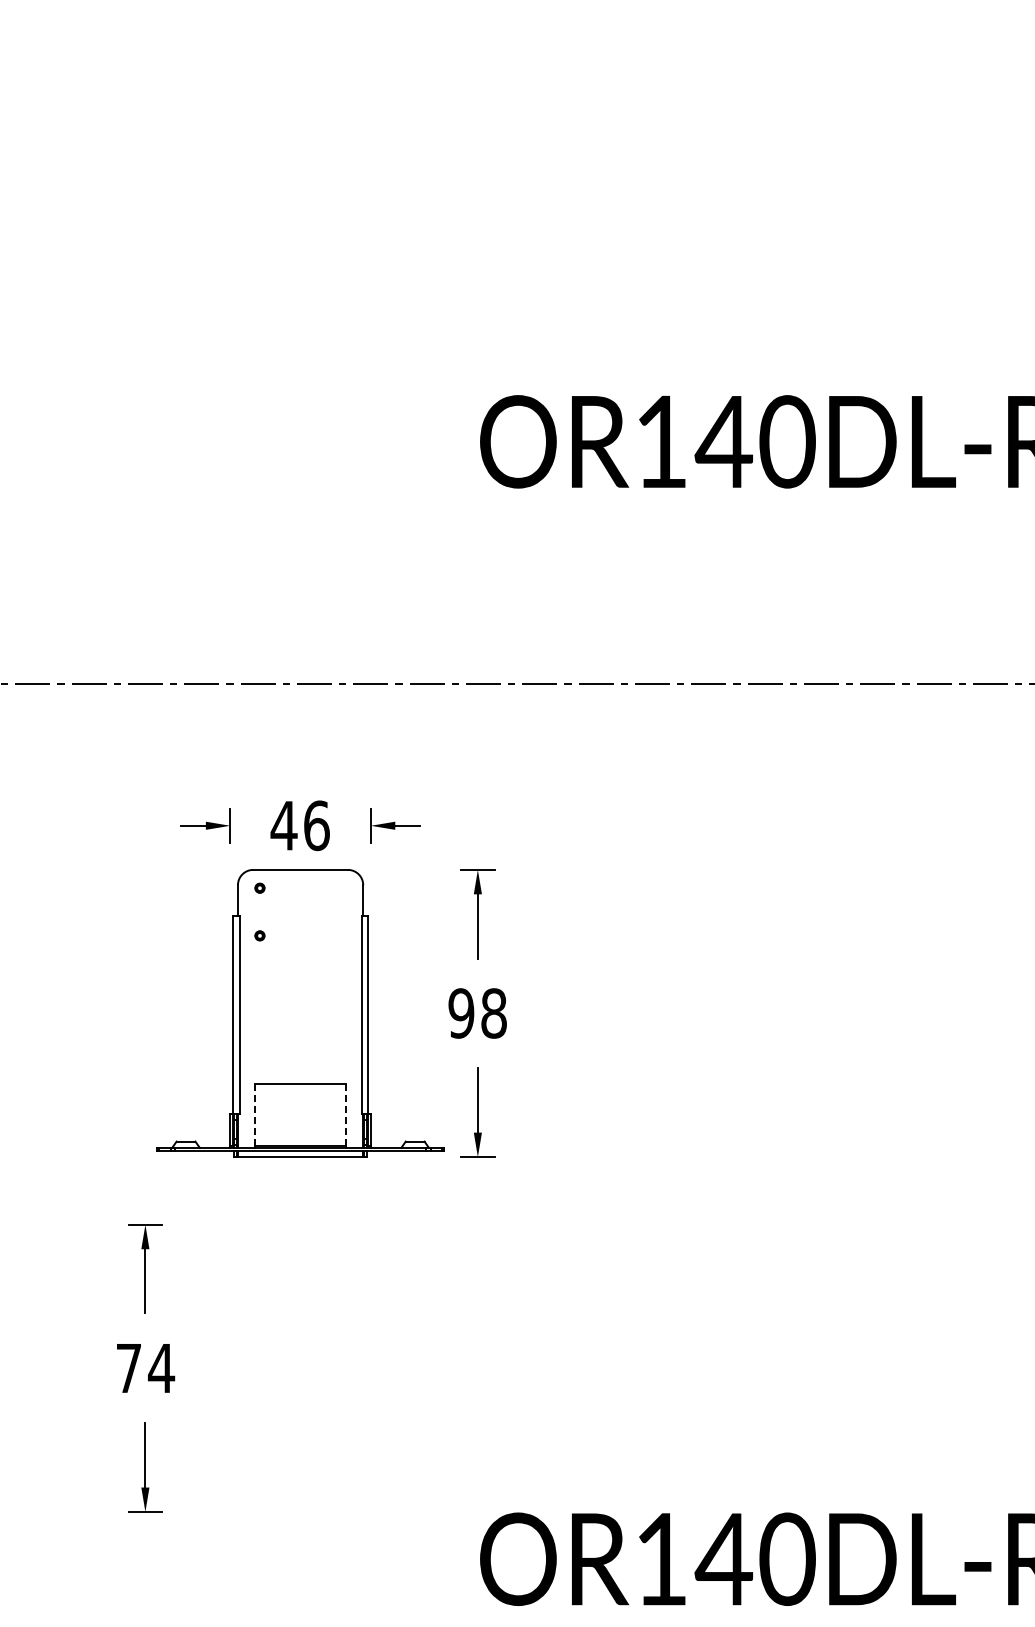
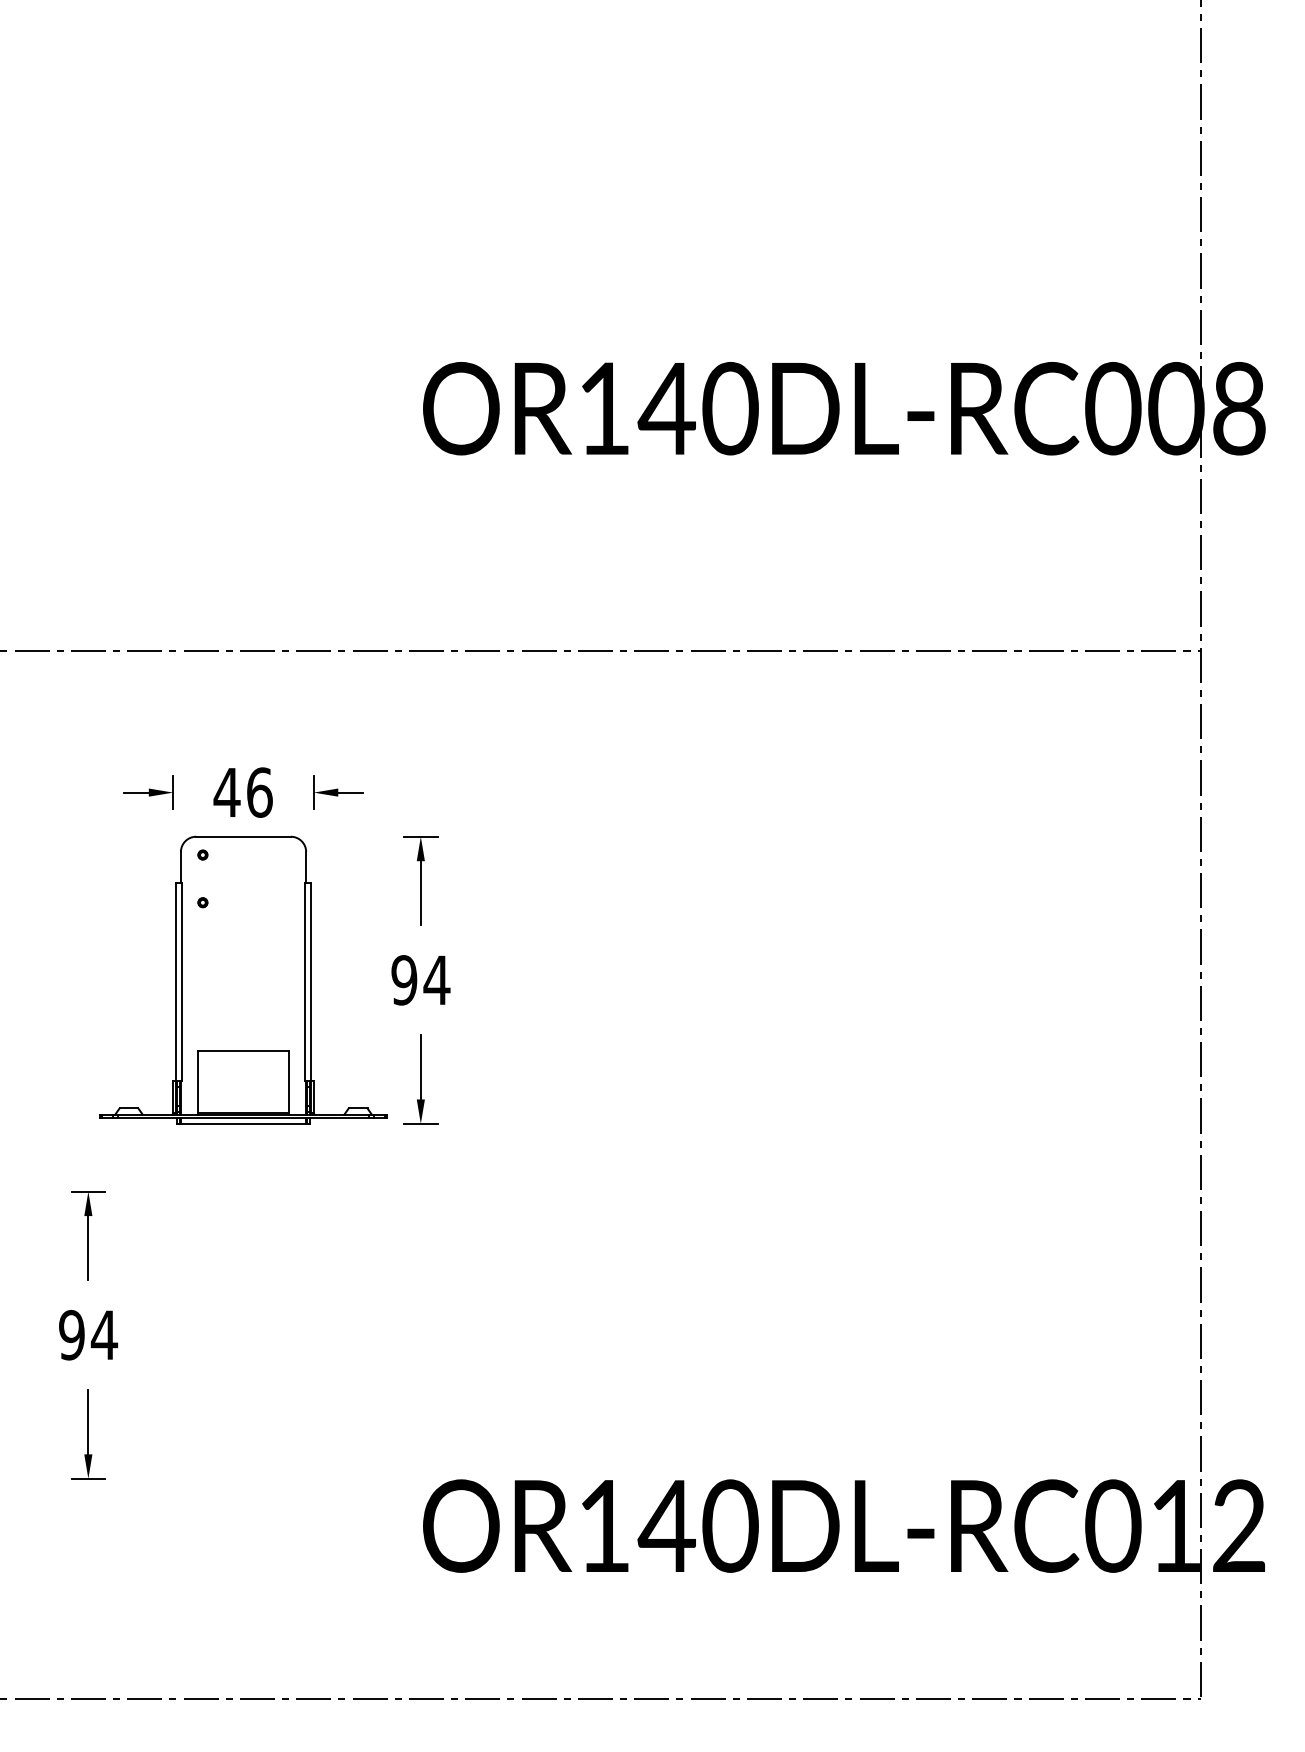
text: (493, 1013) -> (436, 980), 98 -> 94
line: (254, 1114) -> (197, 1081), dashed -> solid
line: (346, 1115) -> (289, 1082), dashed -> solid
text: (128, 1368) -> (71, 1335), 74 -> 94

